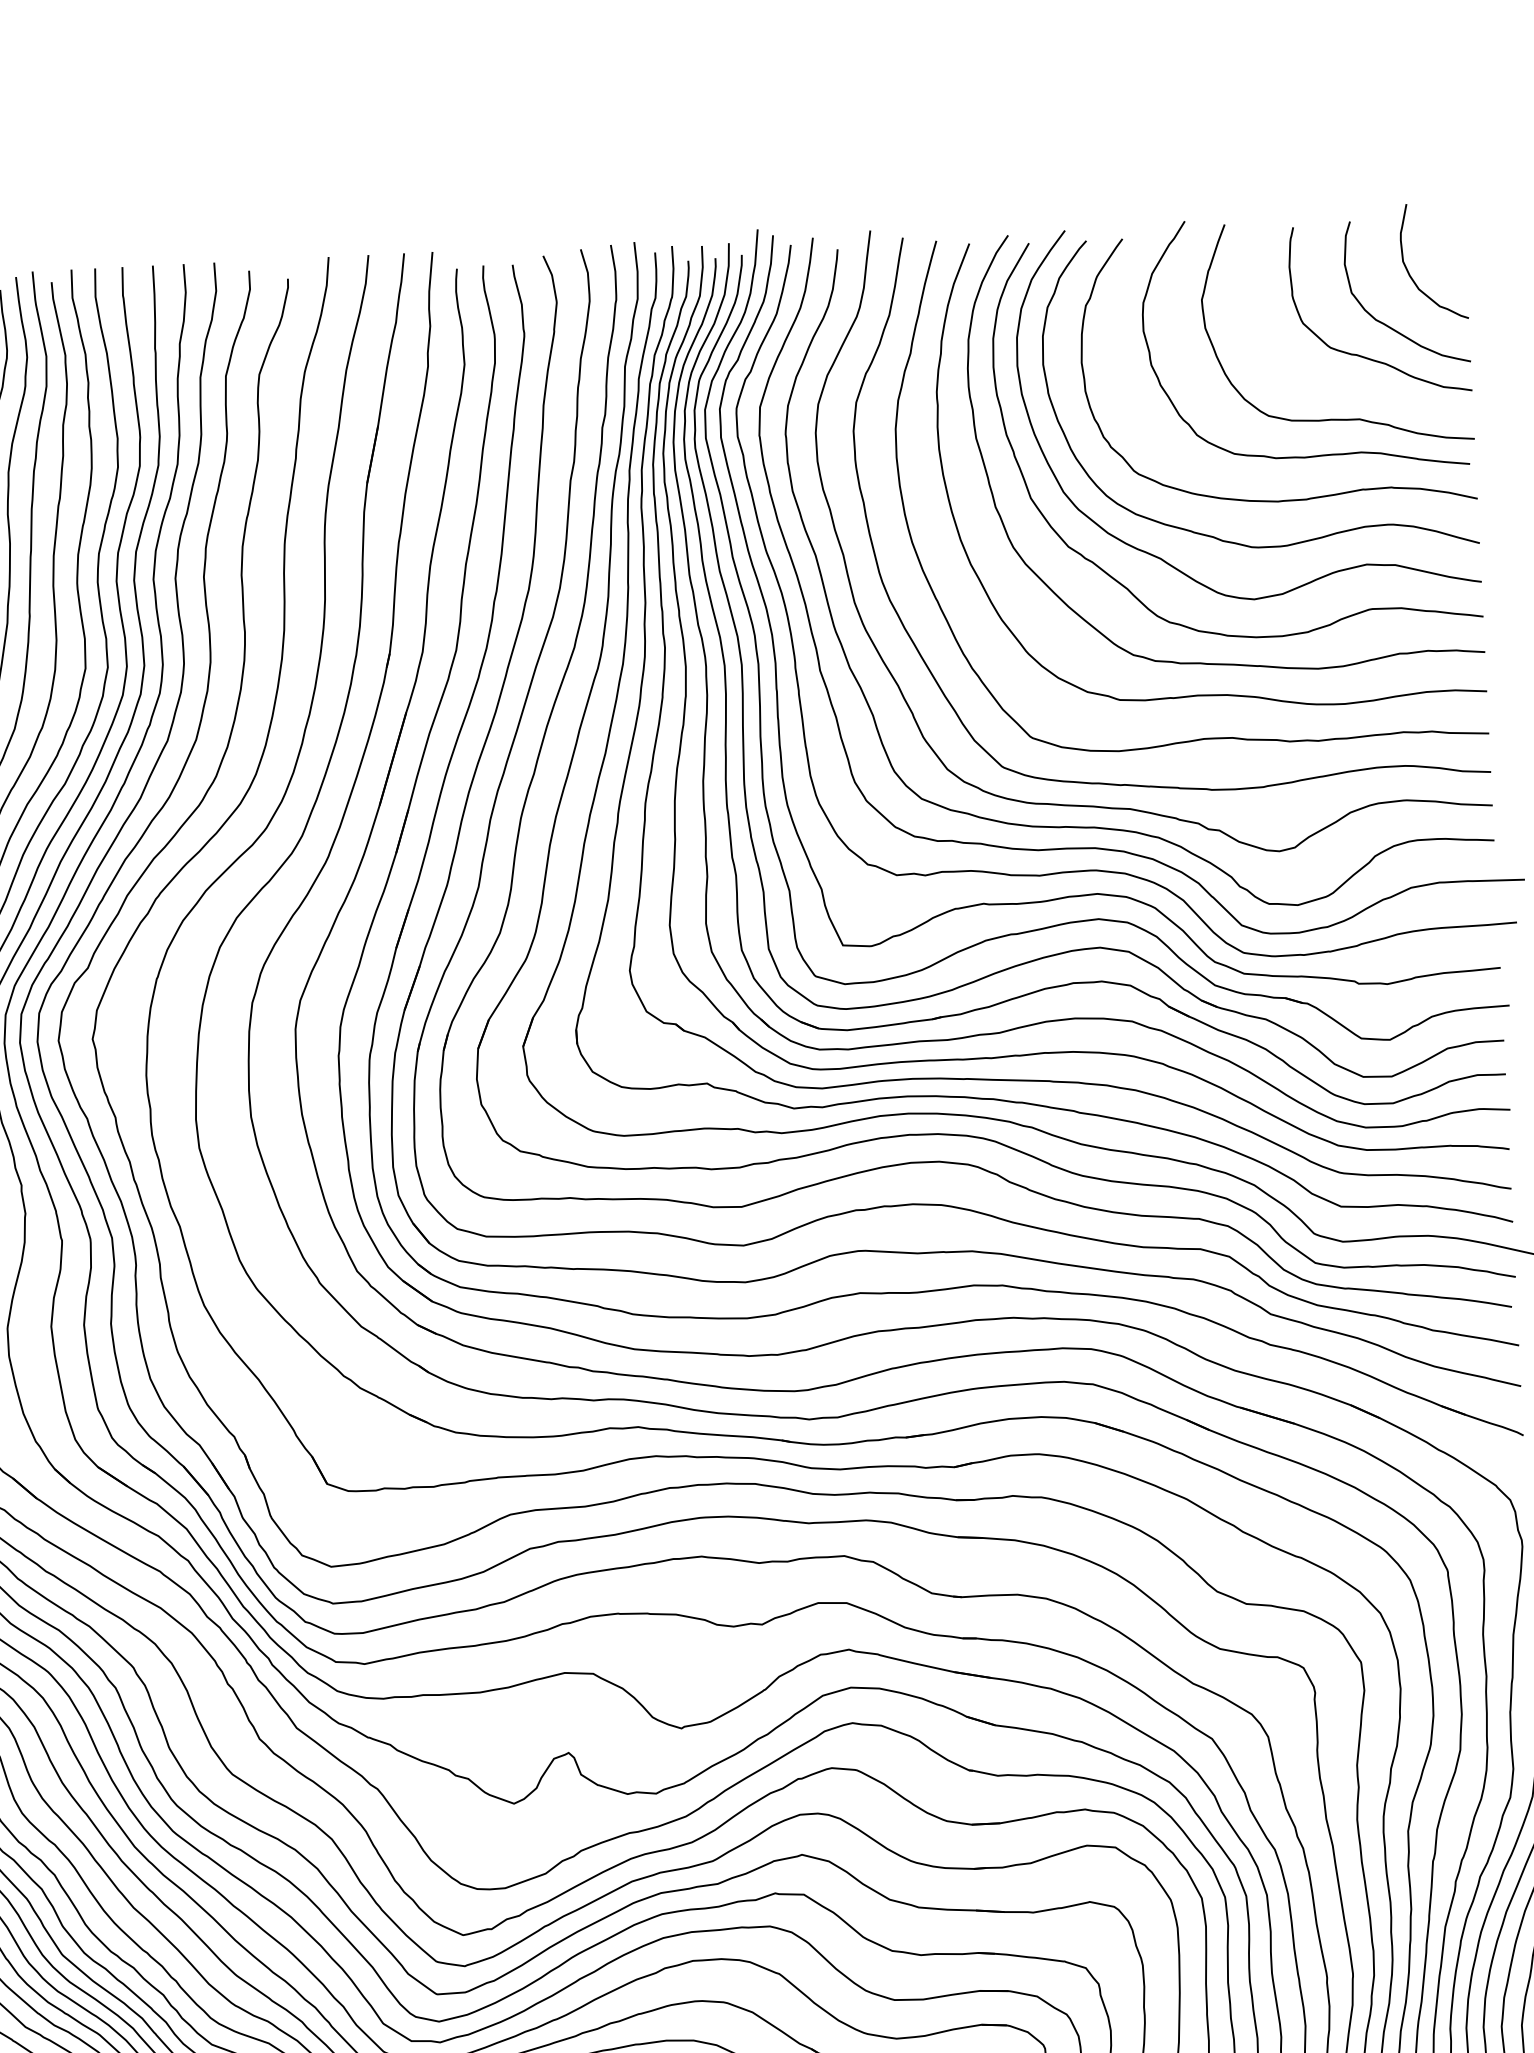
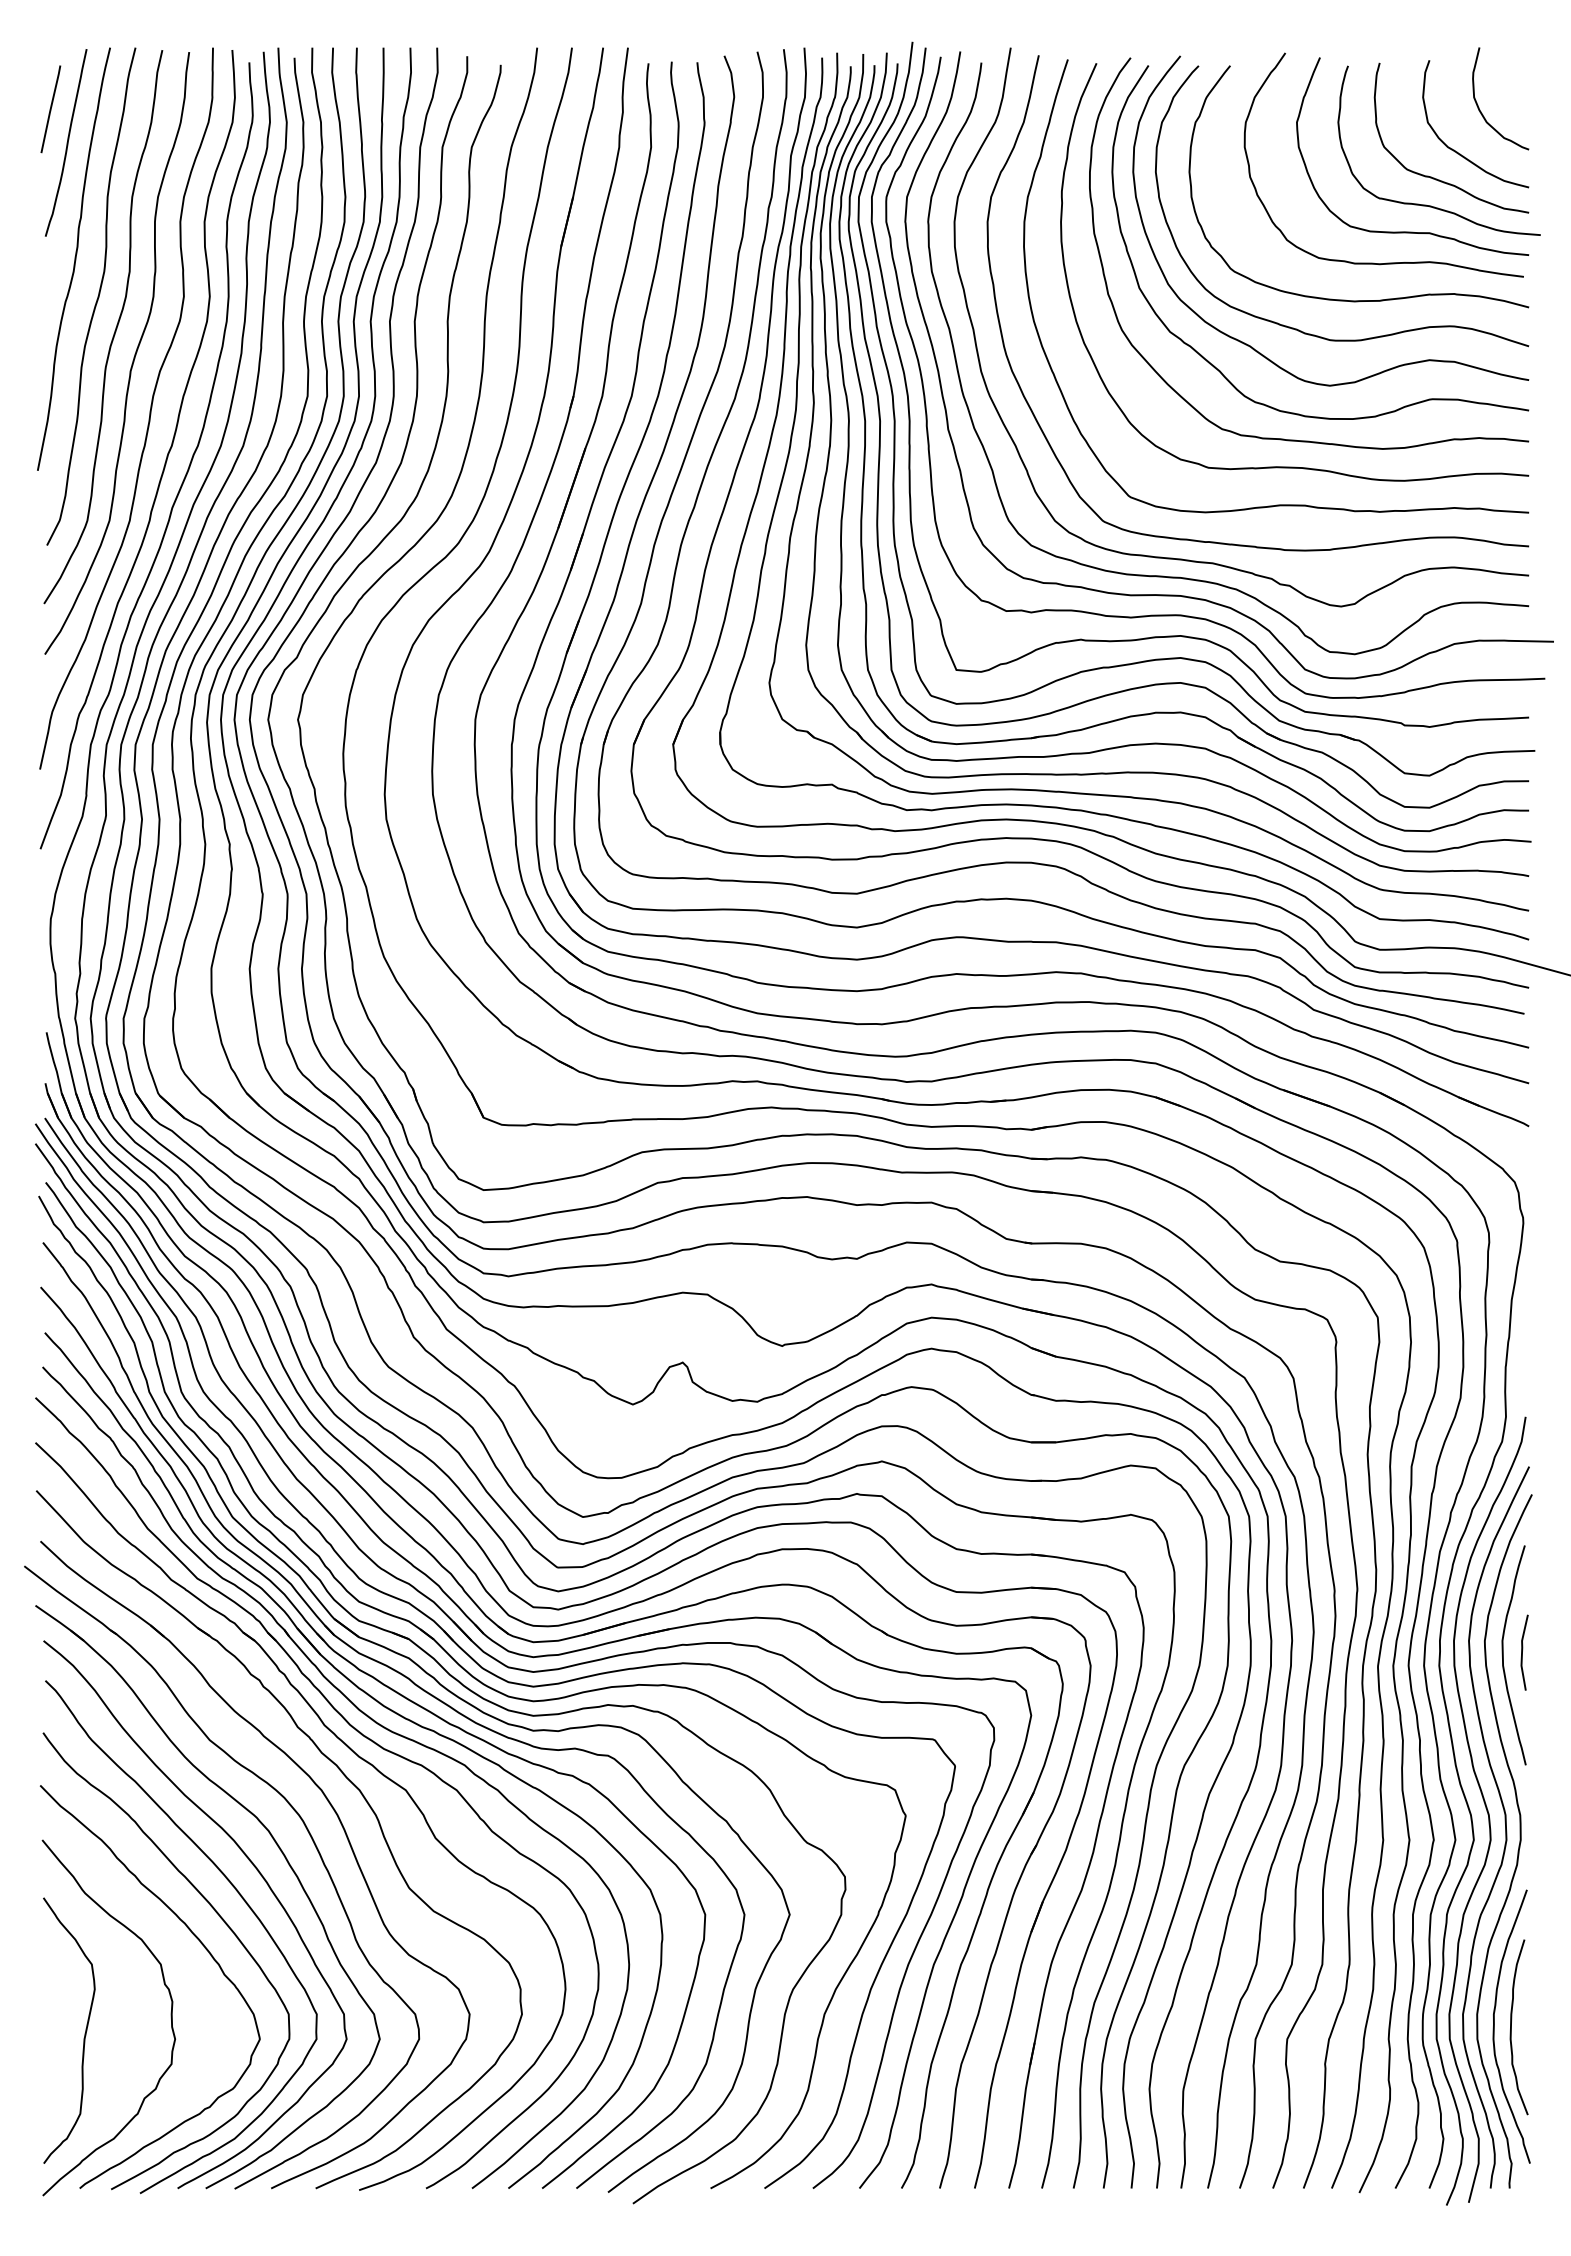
curve: (1354, 386) -> (1426, 204), added

